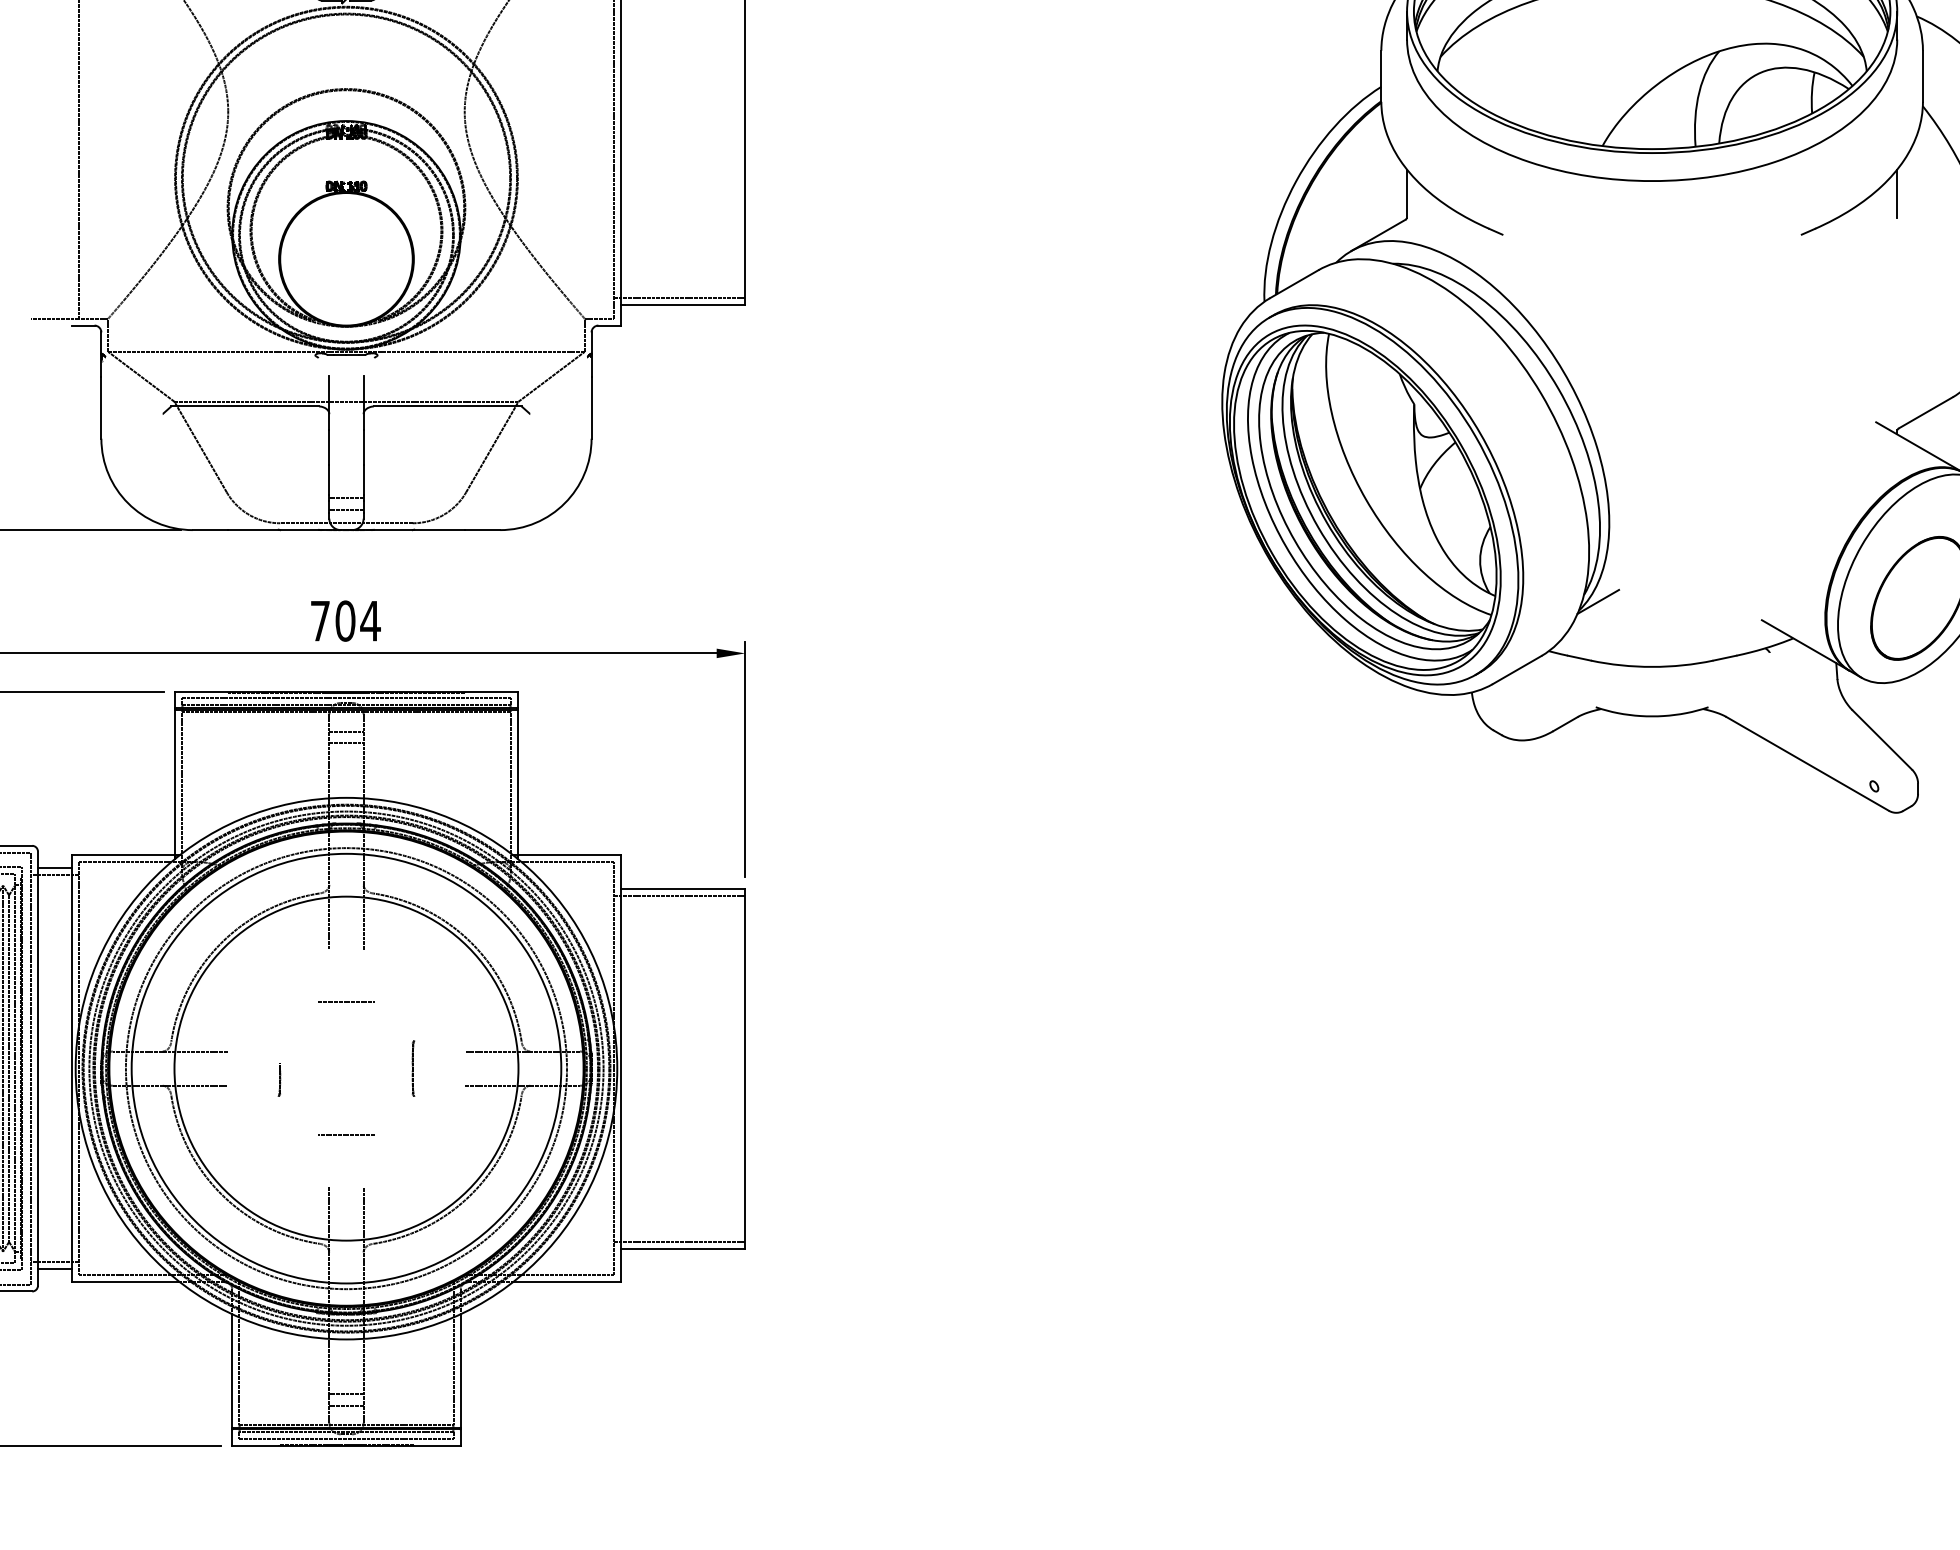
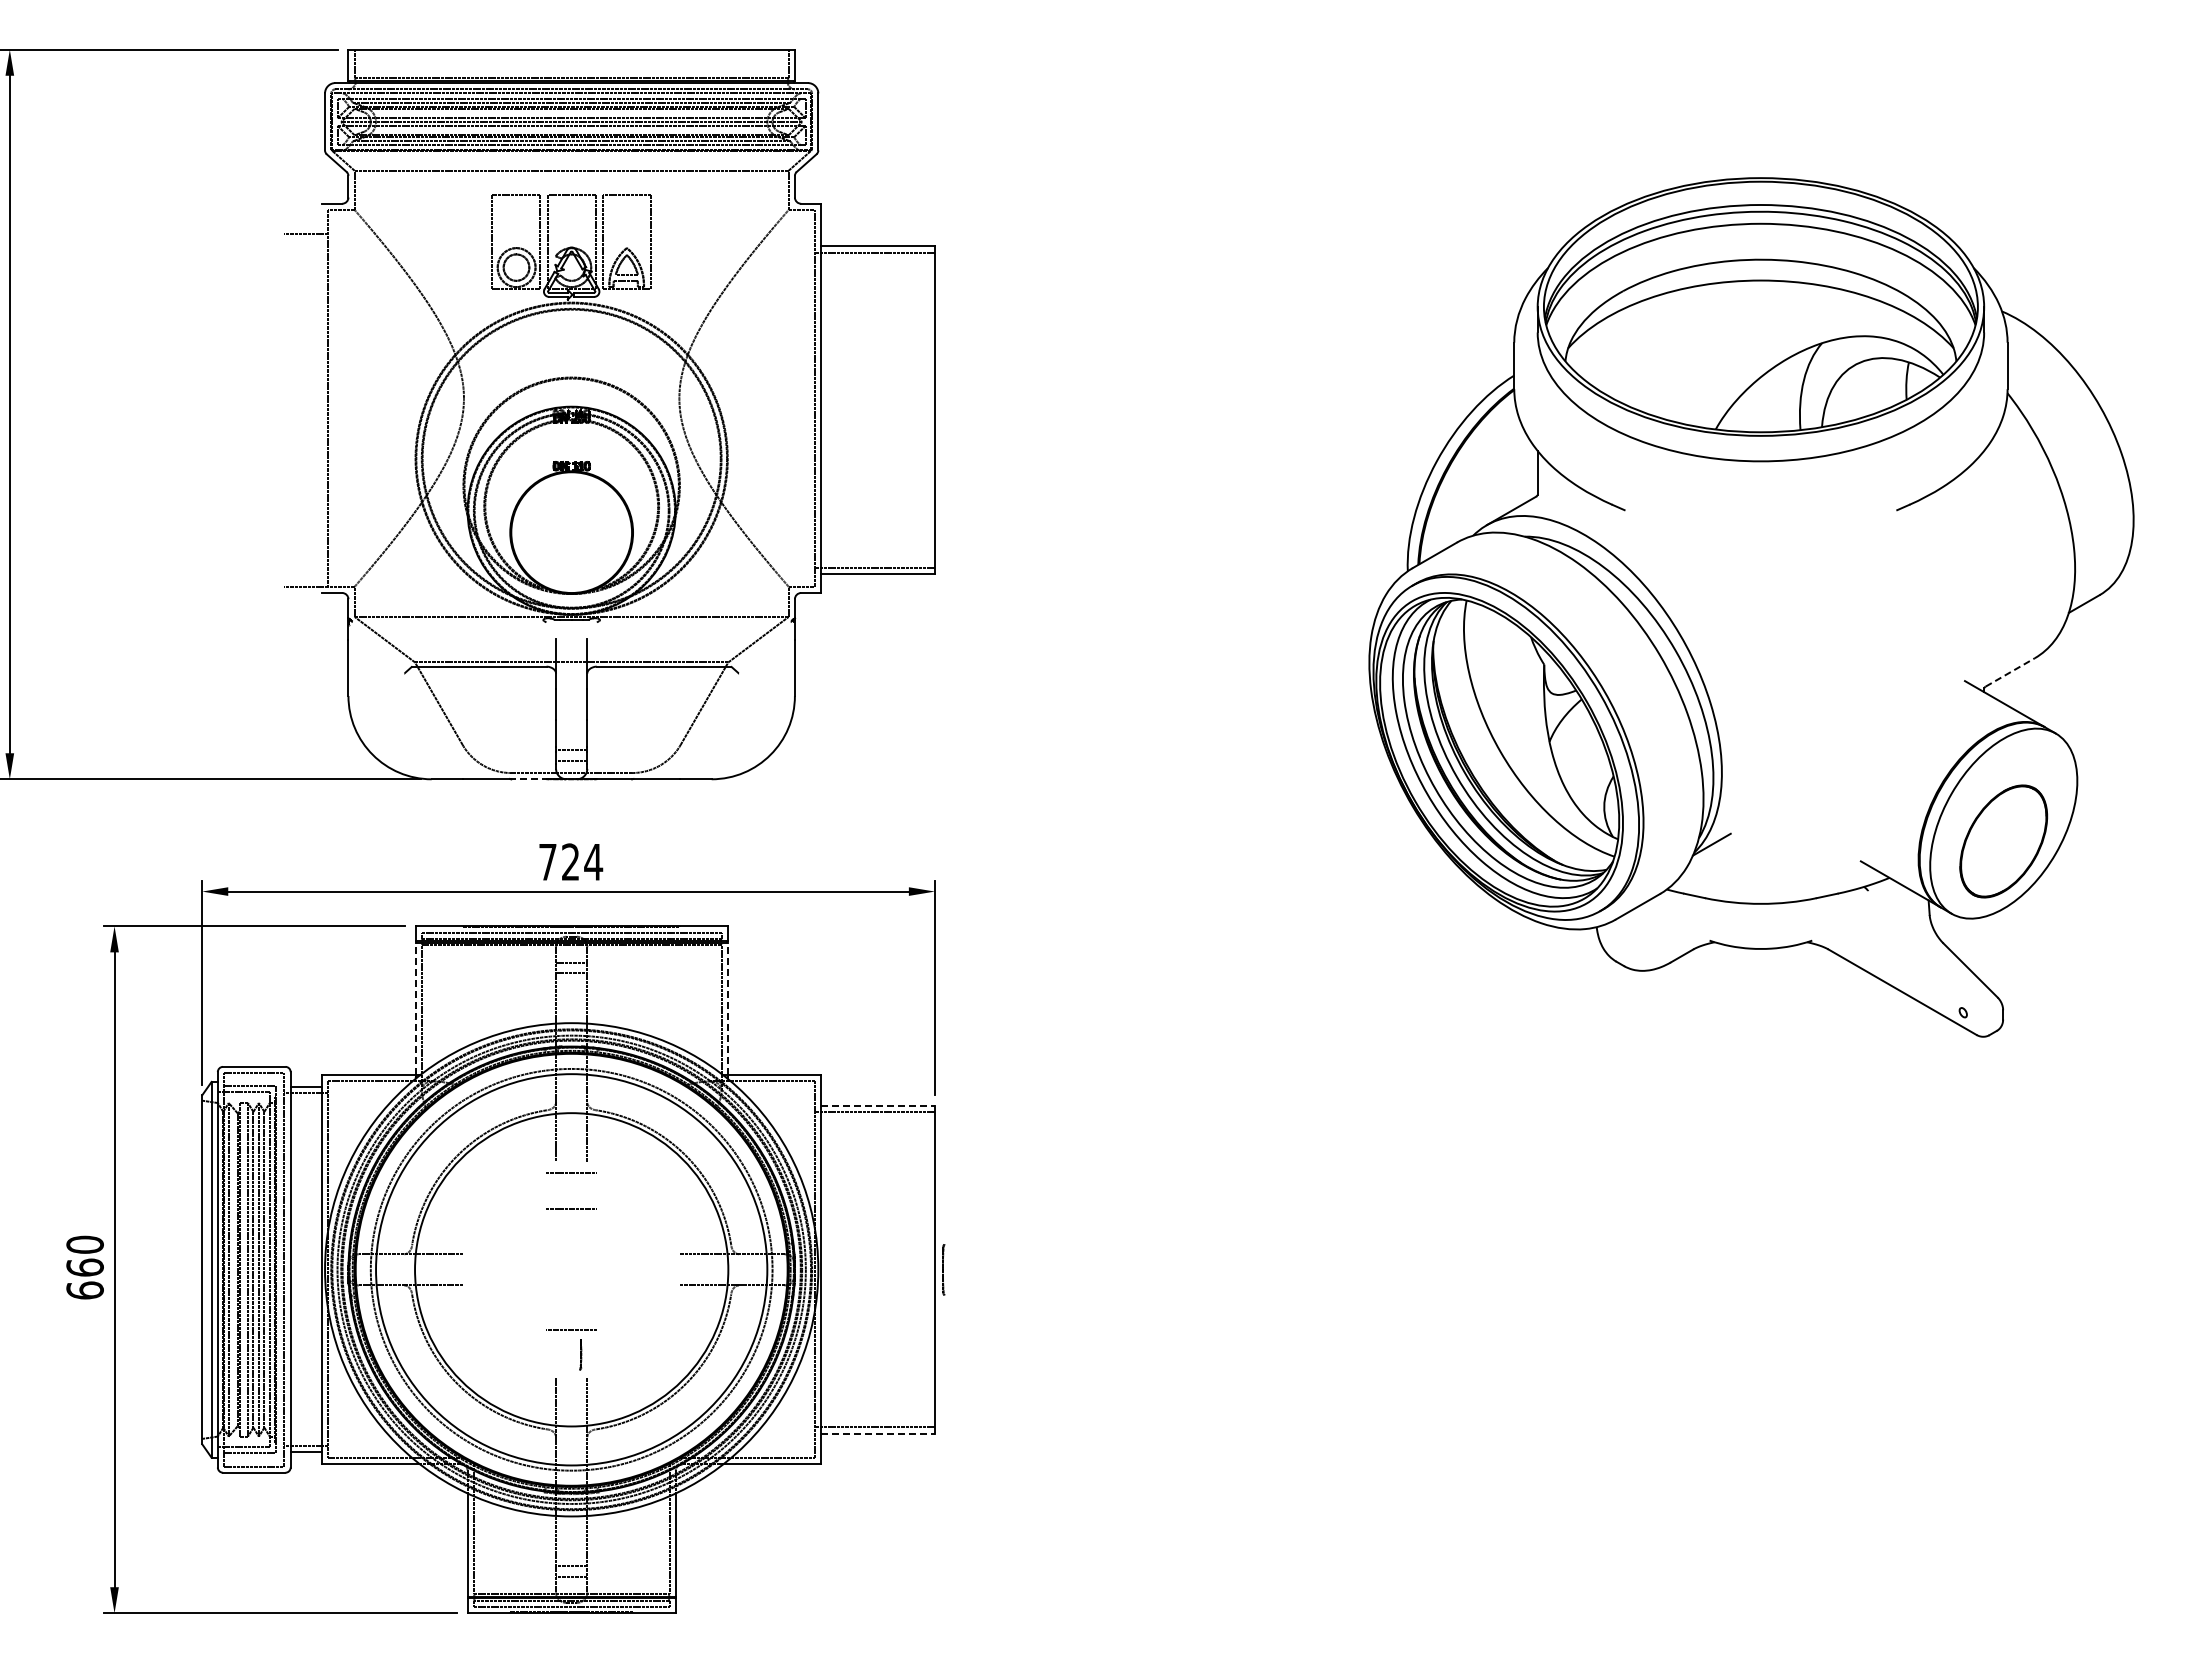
line: (1897, 193) -> (1984, 472), removed
line: (1926, 412) -> (2010, 672), solid -> dashed
line: (301, 530) -> (530, 779), solid -> dashed
text: (345, 620) -> (570, 861), 704 -> 724
line: (175, 781) -> (415, 1008), solid -> dashed
line: (517, 781) -> (727, 1008), solid -> dashed
line: (683, 888) -> (878, 1105), solid -> dashed
line: (346, 961) -> (571, 1172), added
line: (413, 1068) -> (943, 1269), moved
line: (279, 1079) -> (580, 1354), moved
line: (683, 1248) -> (878, 1433), solid -> dashed

